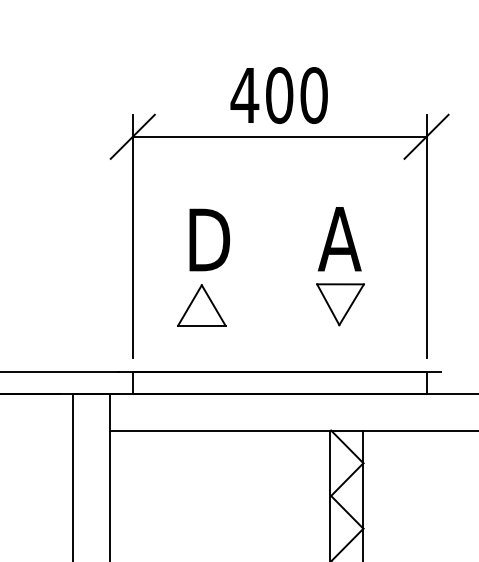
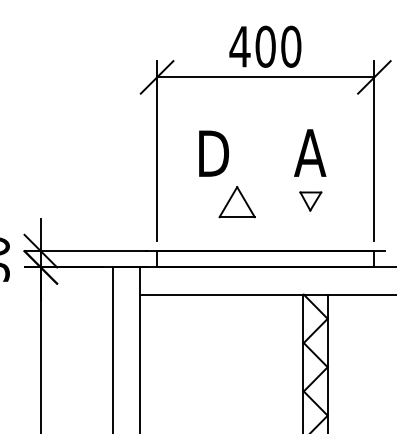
part: (340, 304) -> (310, 201), size x0.6
part: (200, 305) -> (236, 202), moved

